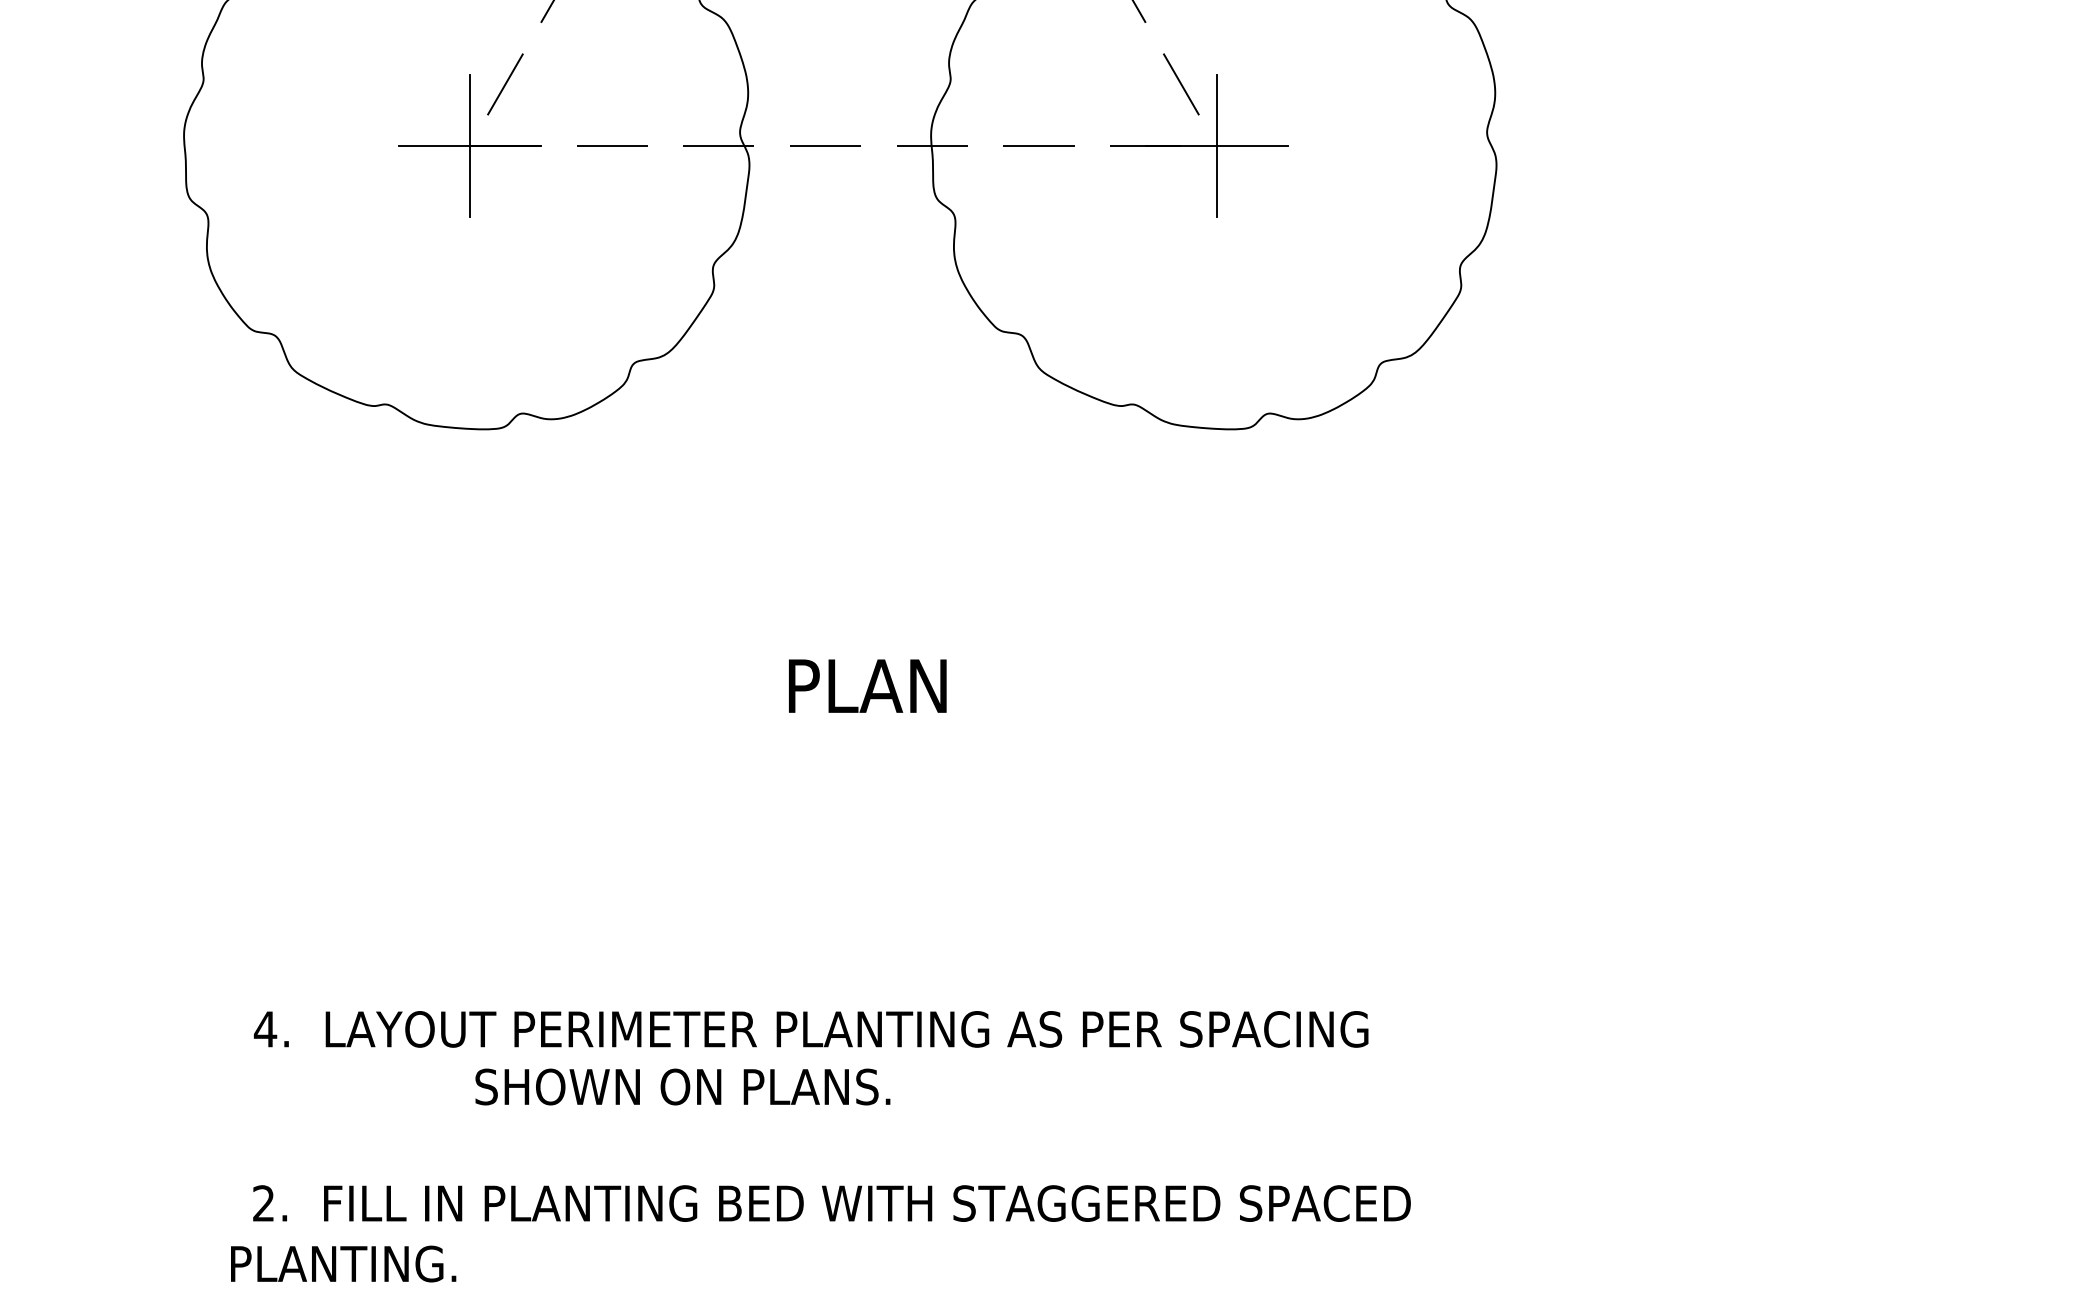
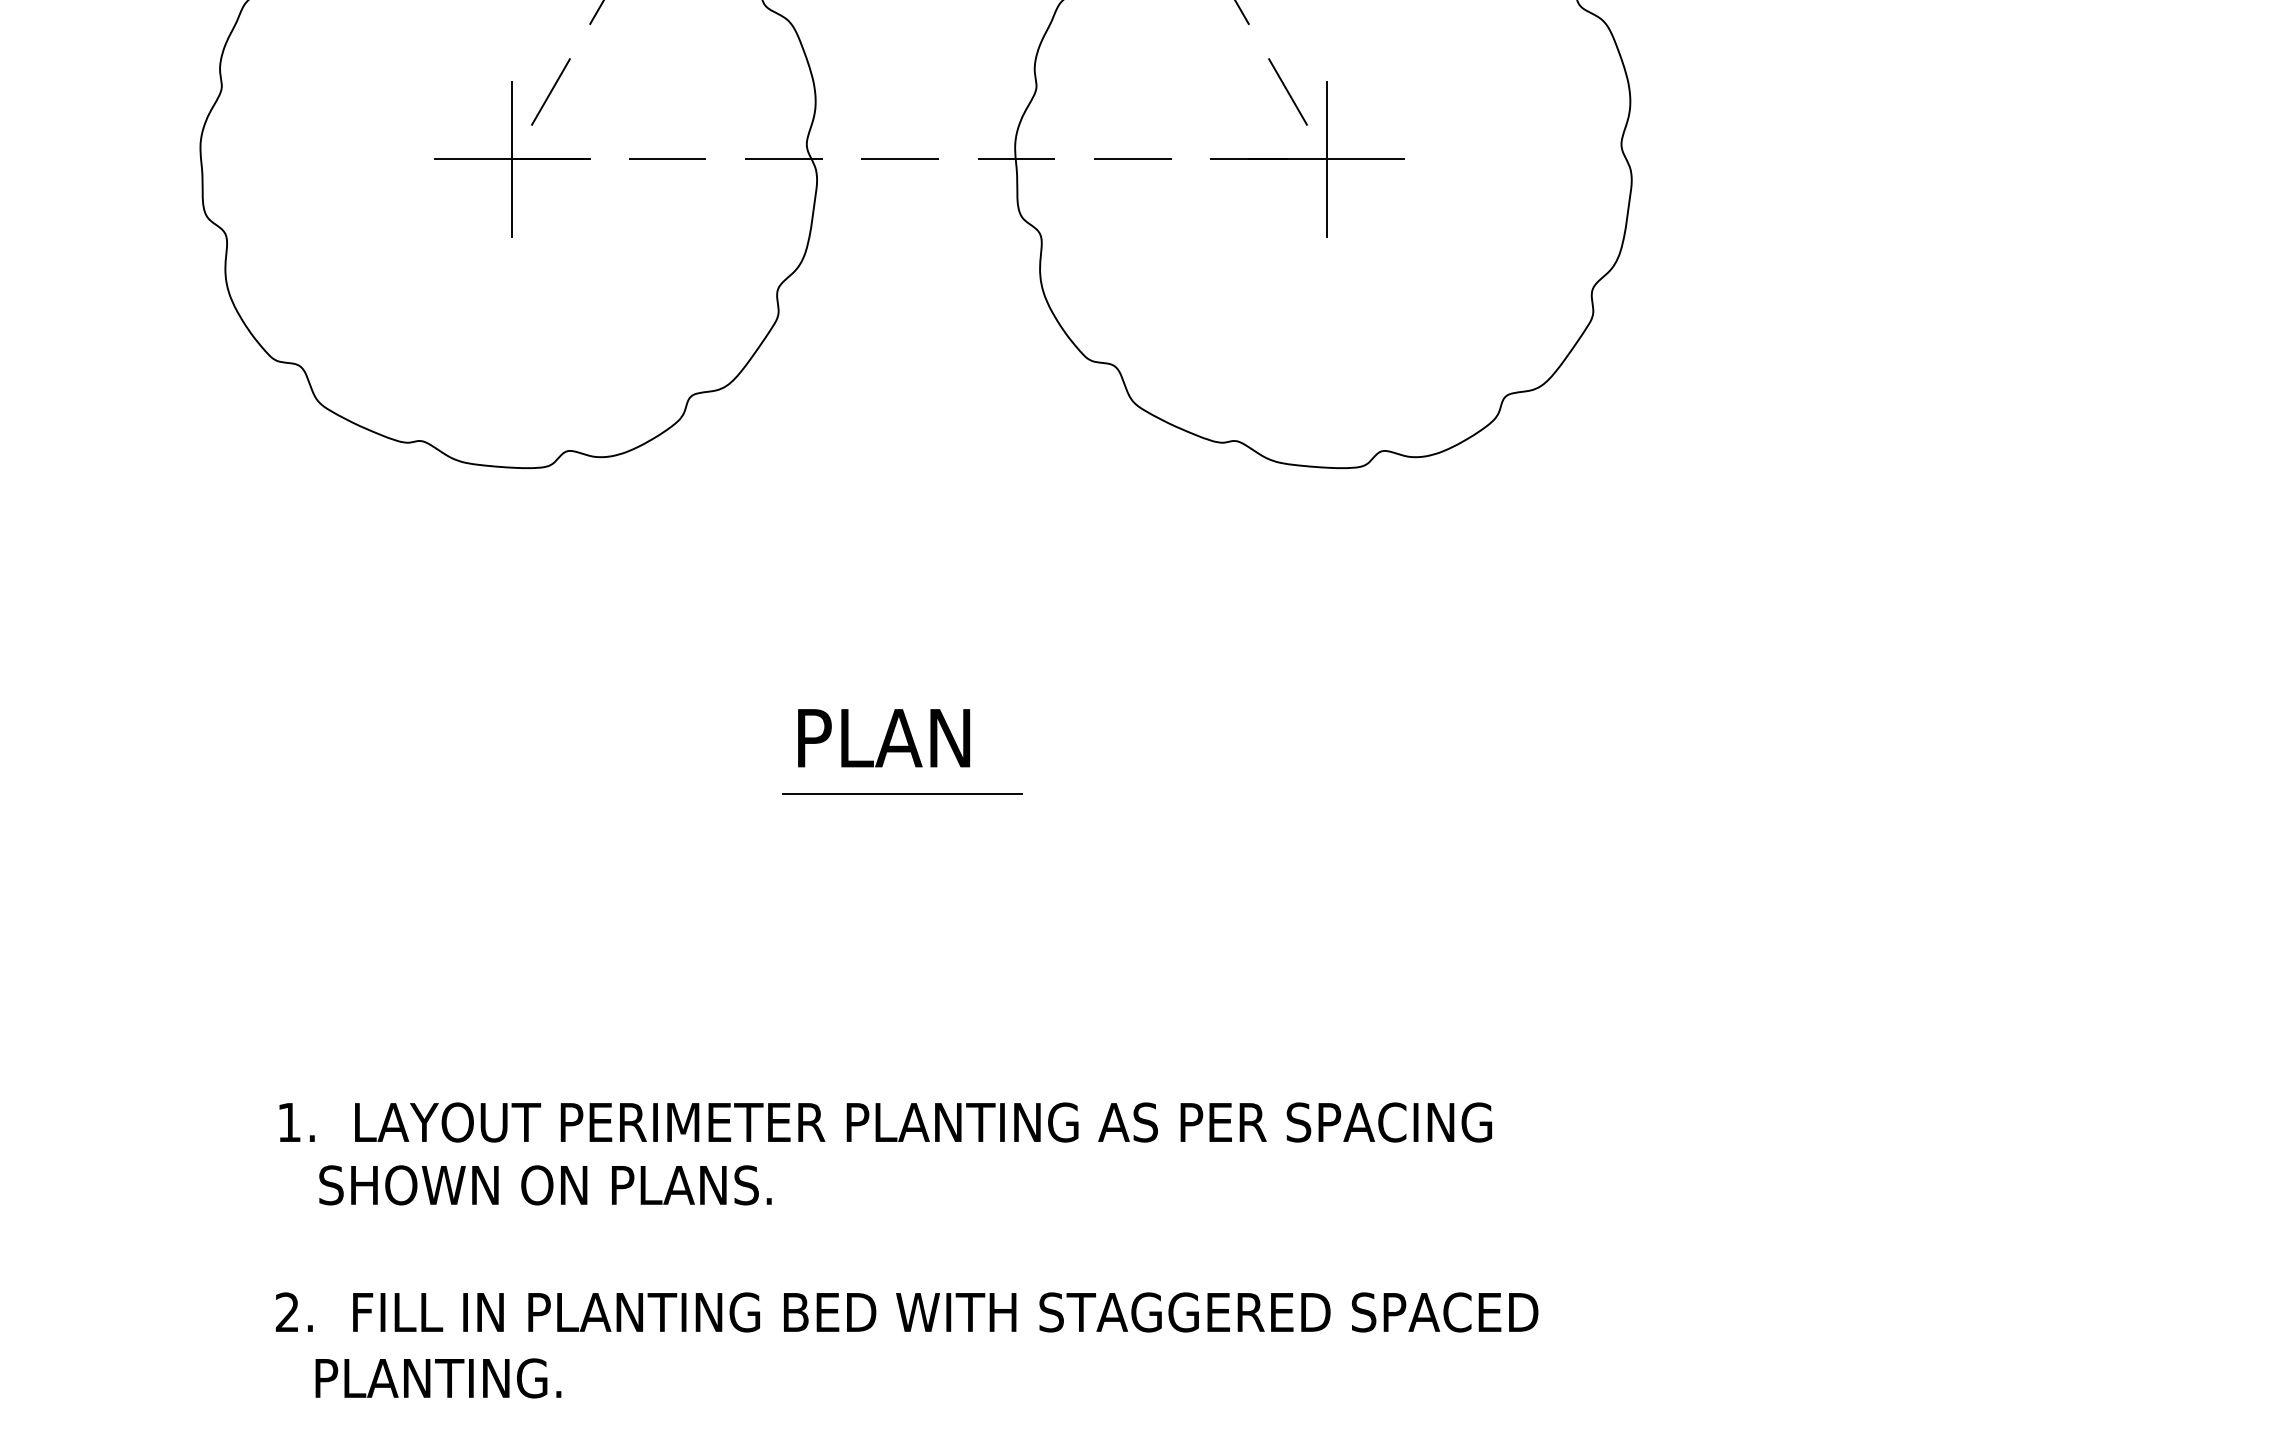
text: (868, 686) -> (884, 738), moved
line: (827, 728) -> (902, 794), added
text: (264, 1029) -> (288, 1122), 4. -> 1.
text: (682, 1087) -> (545, 1185), moved
text: (343, 1264) -> (438, 1378), moved

